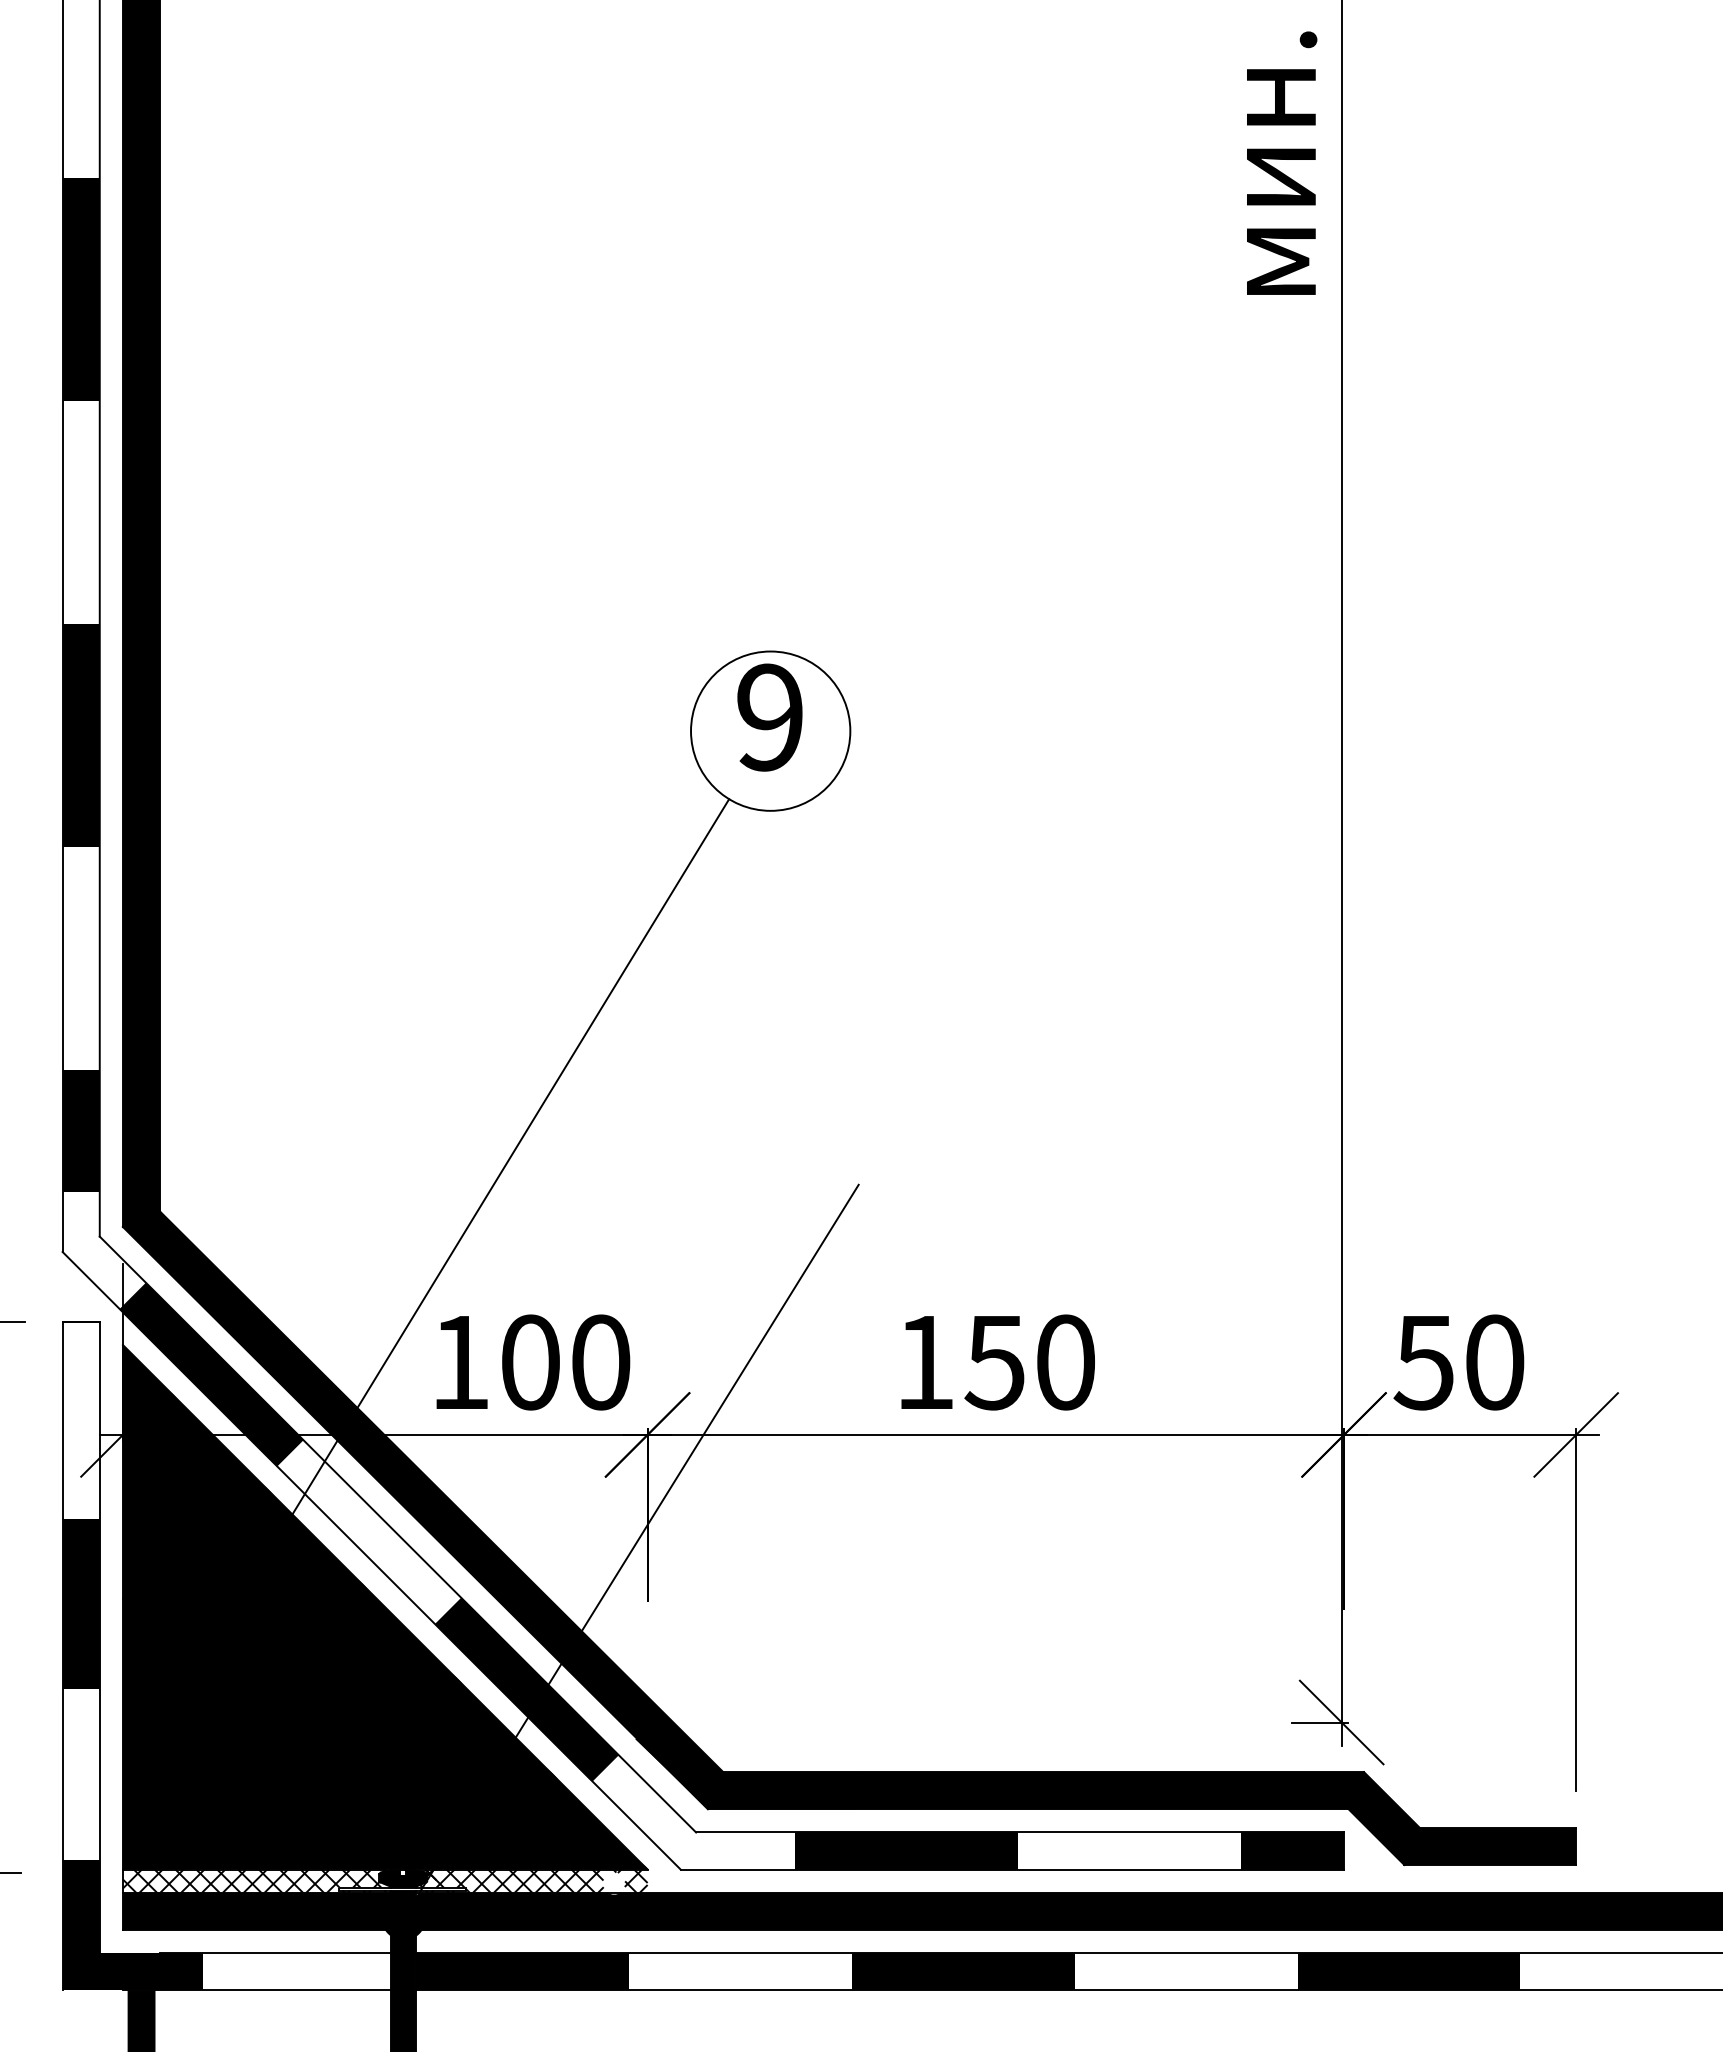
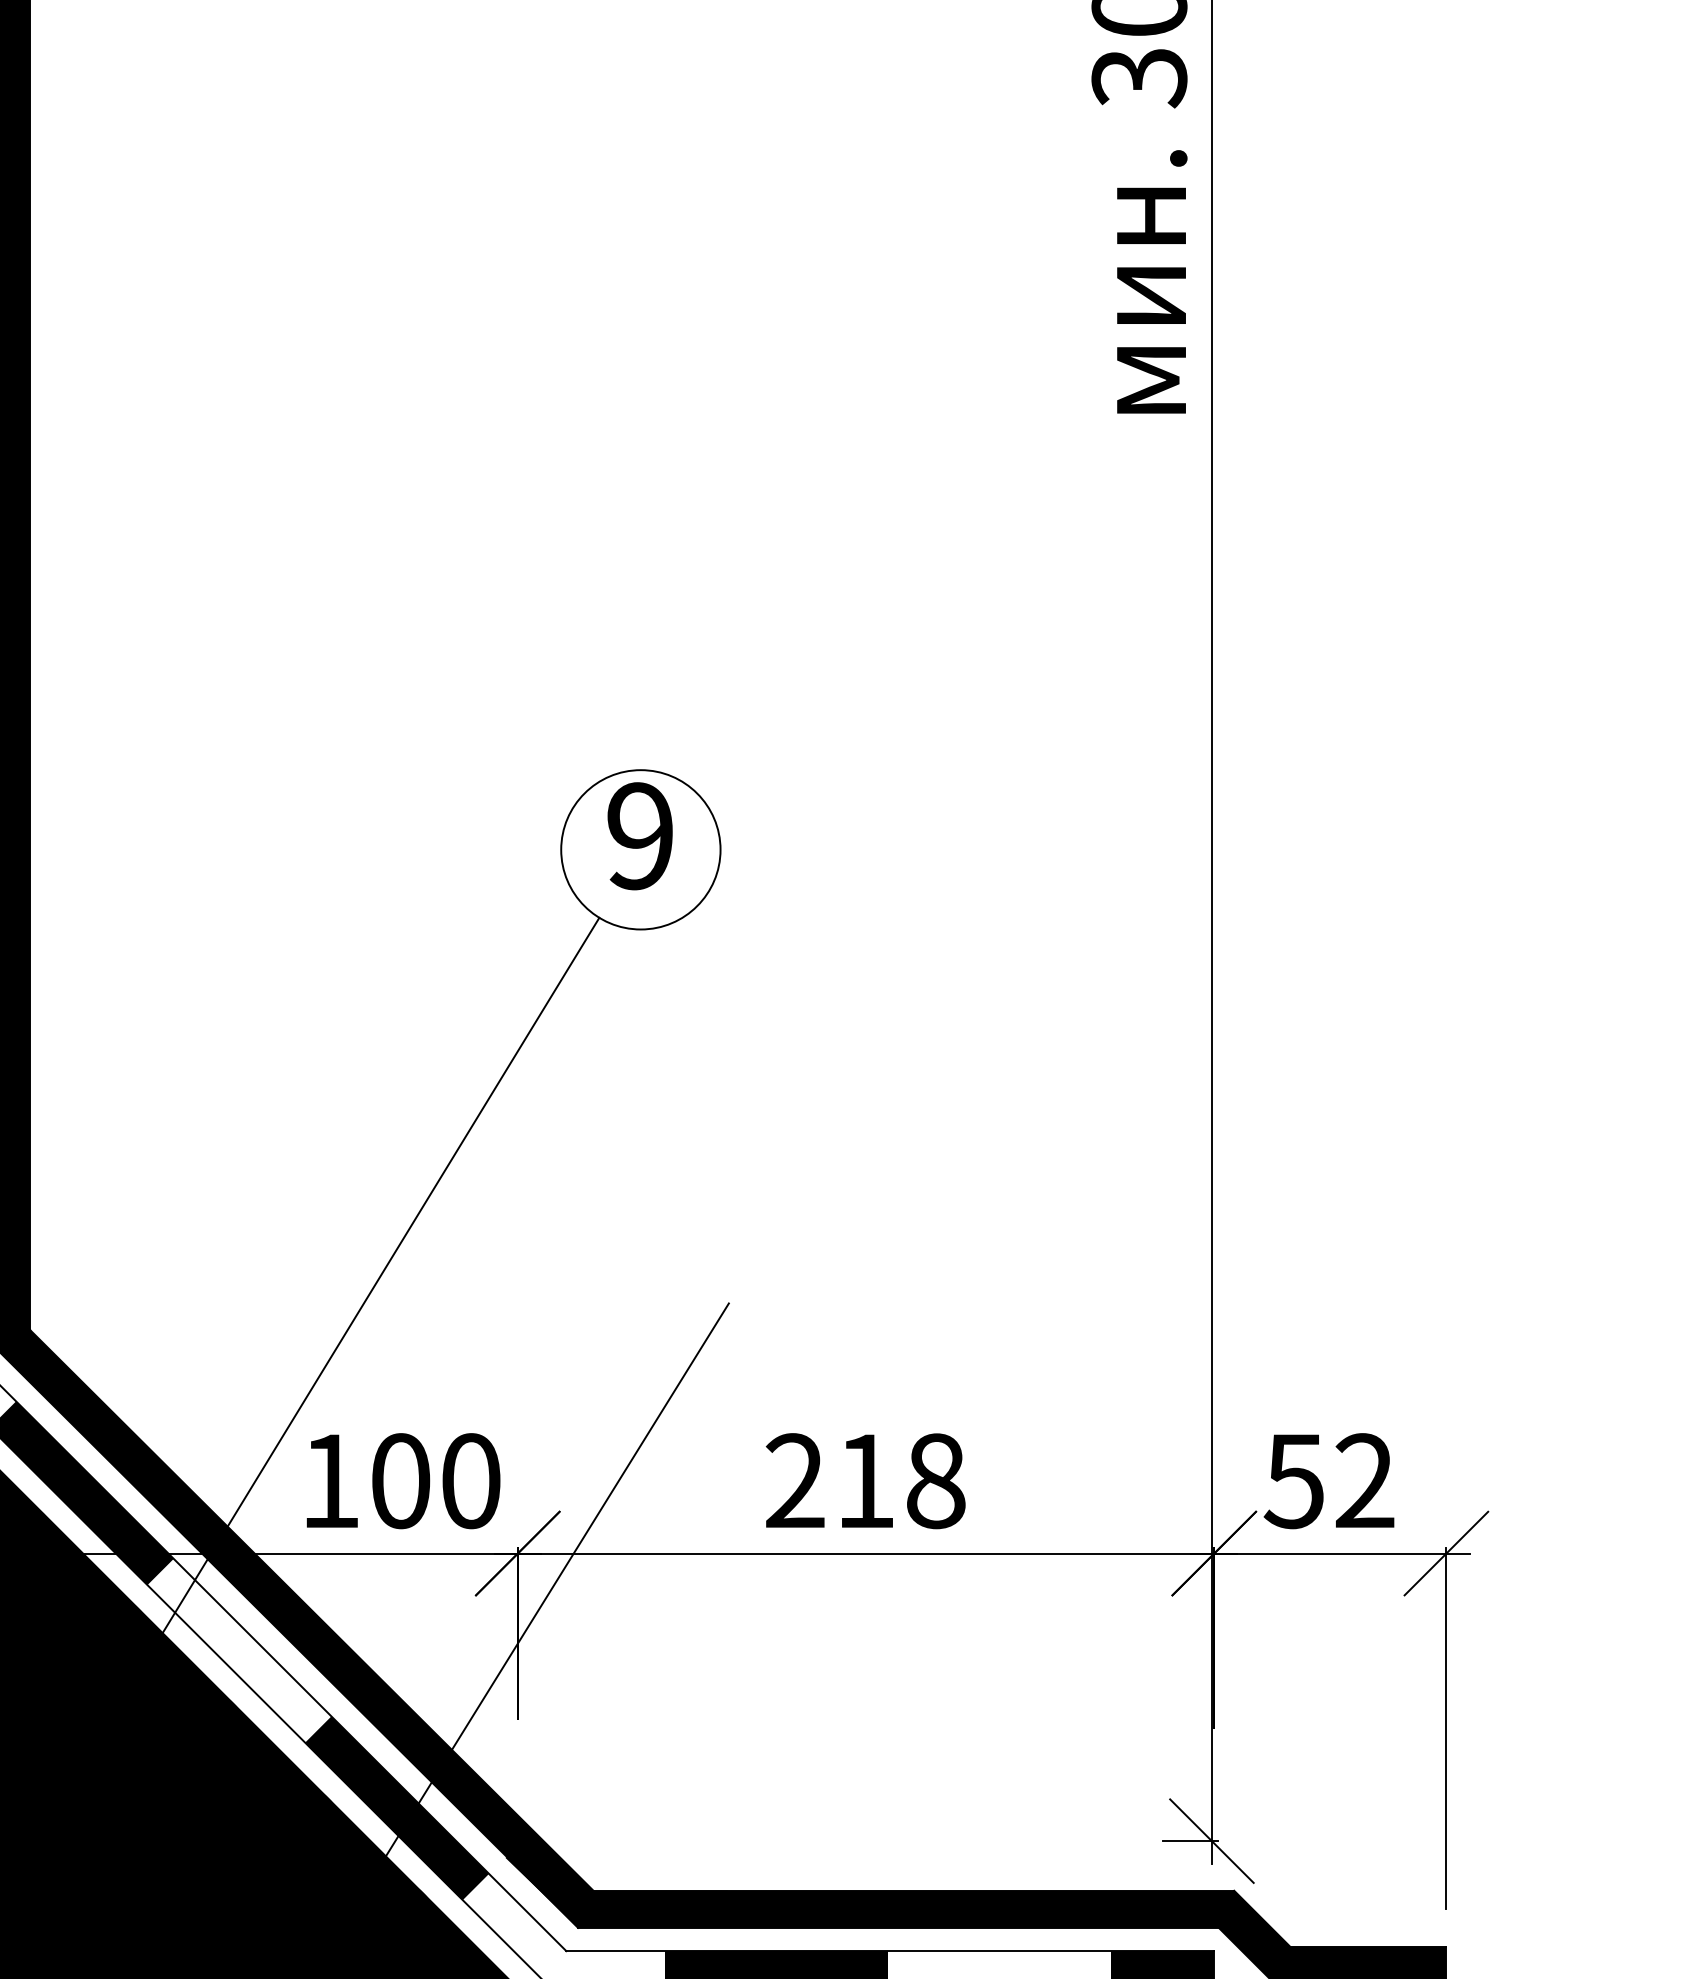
text: (995, 1362) -> (865, 1481), 150 -> 218
text: (1494, 1362) -> (1364, 1481), 50 -> 52

